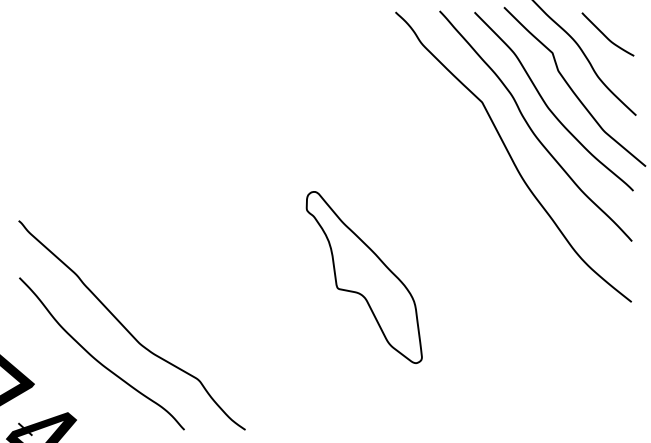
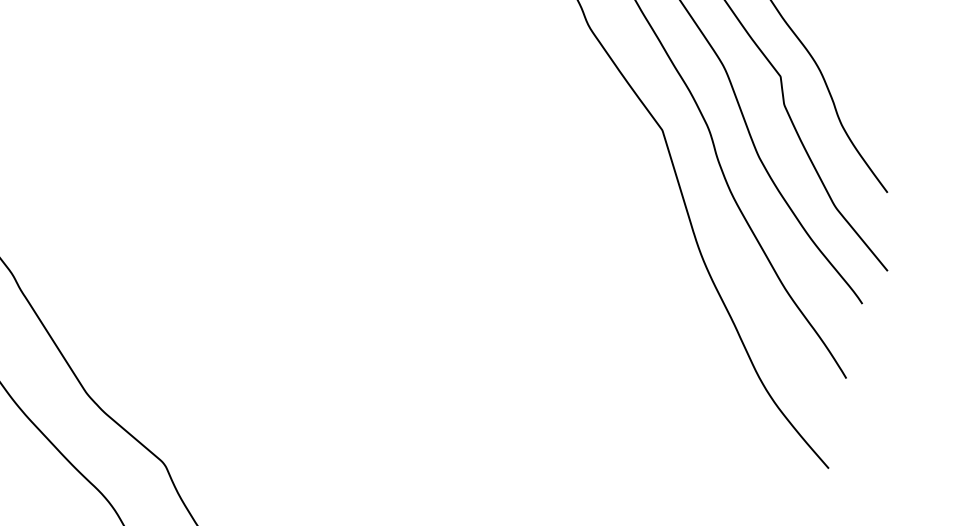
curve: (606, 35) -> (865, 65), removed
part: (363, 277) -> (437, 357), removed

